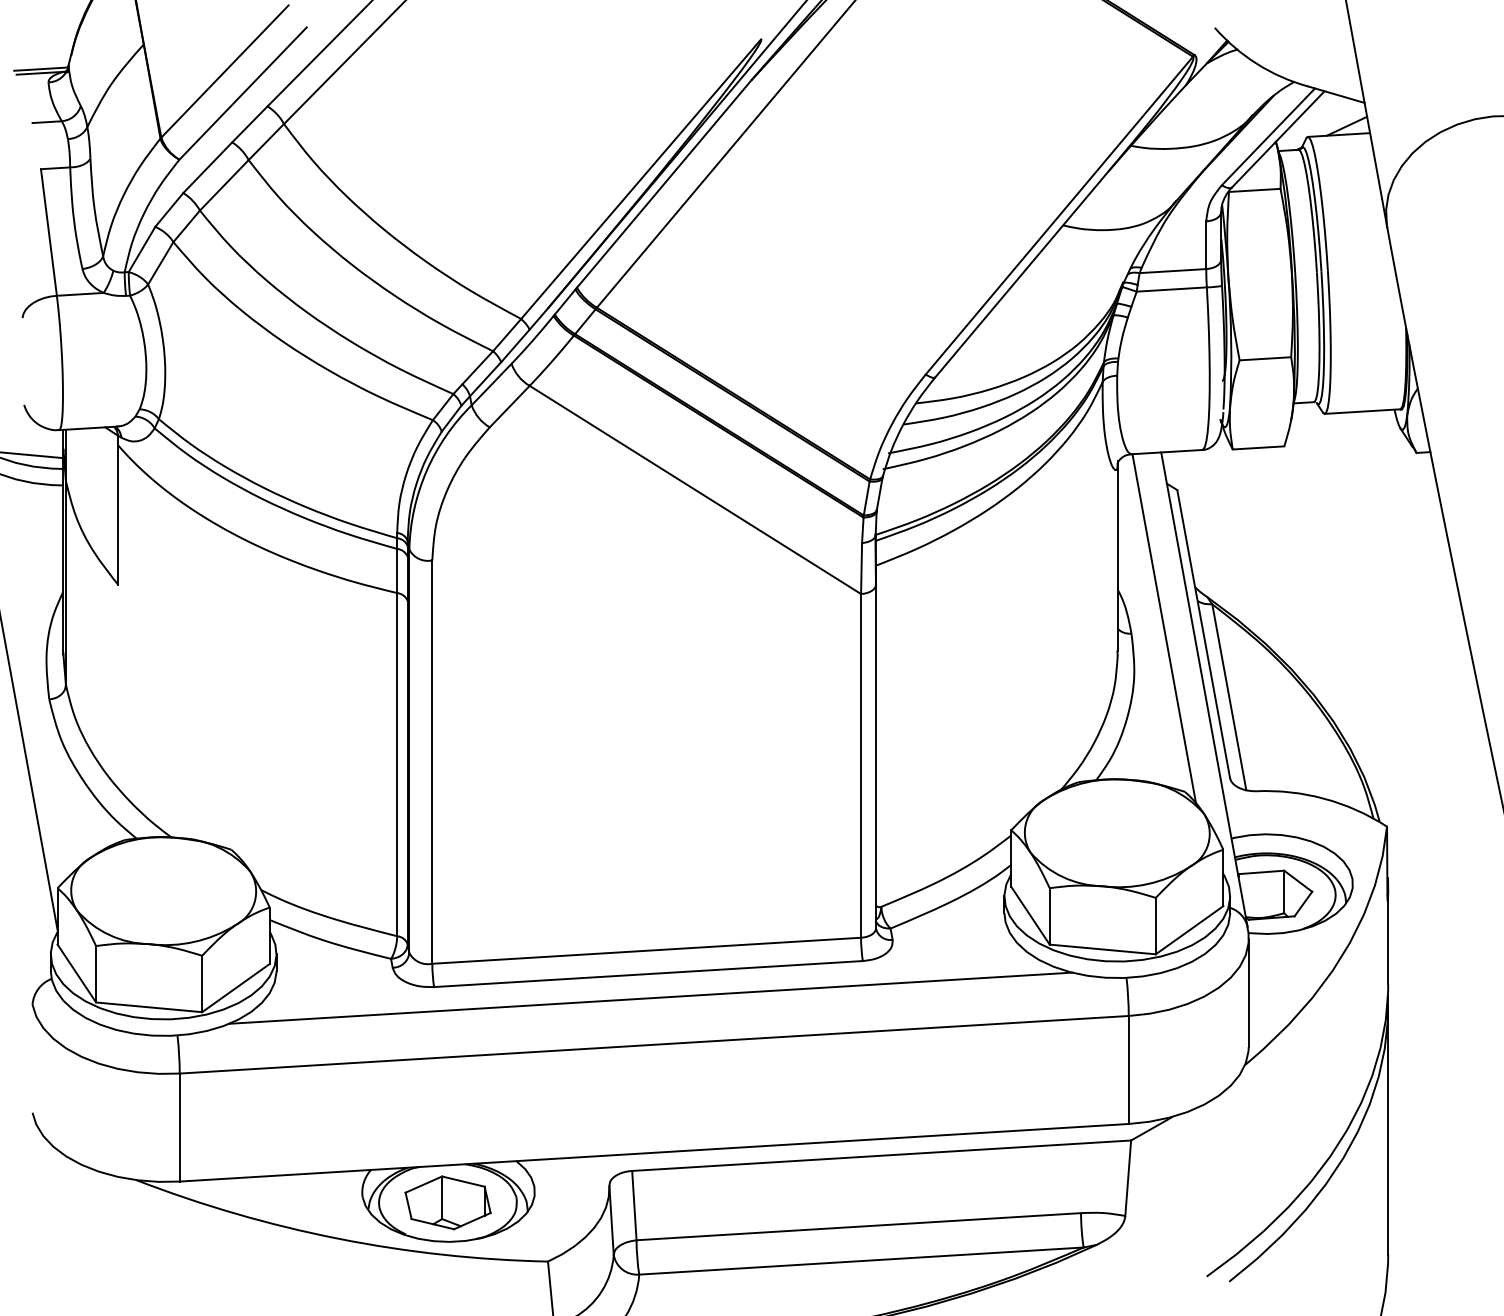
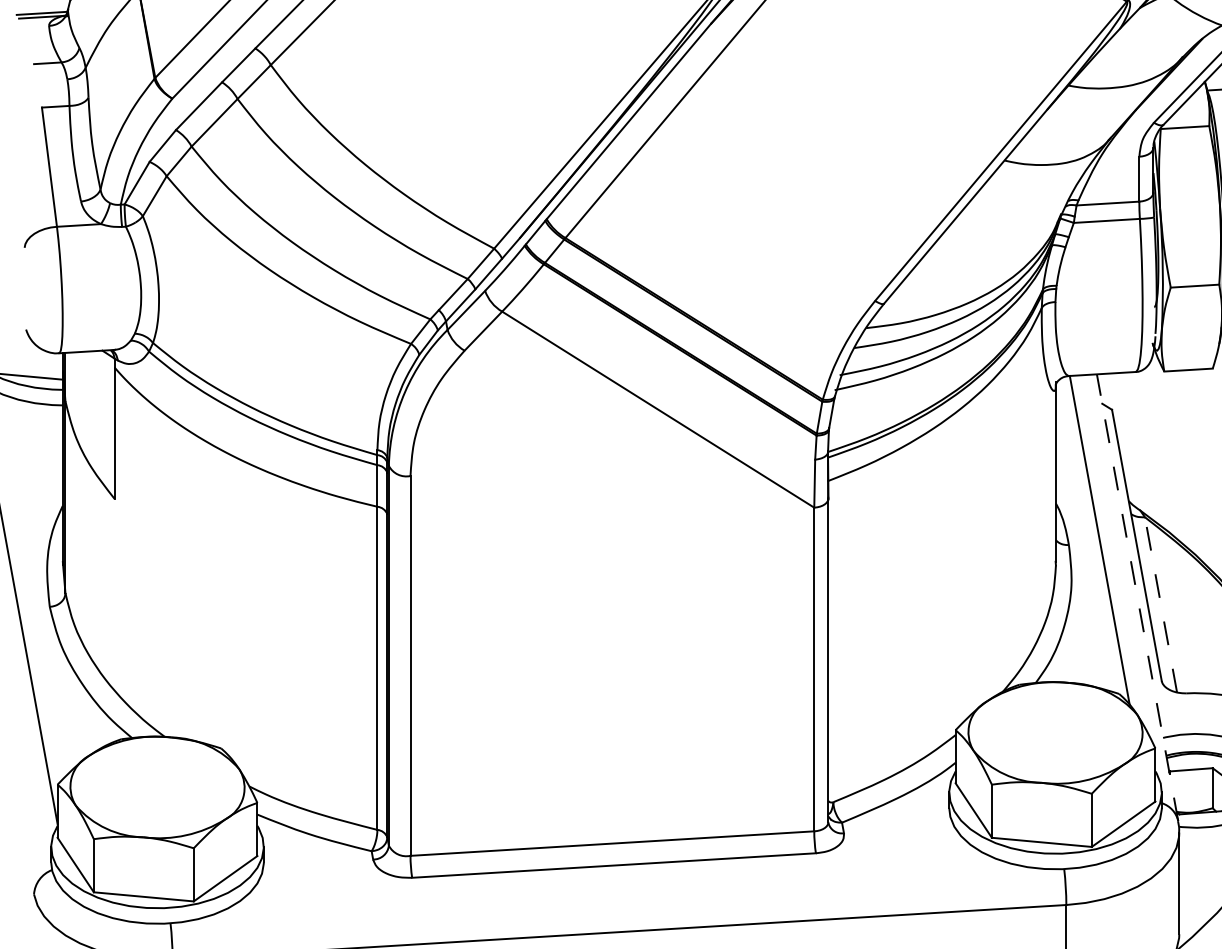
line: (1204, 689) -> (1137, 597), solid -> dashed
line: (1229, 697) -> (1161, 605), solid -> dashed
line: (650, 997) -> (615, 887), removed

